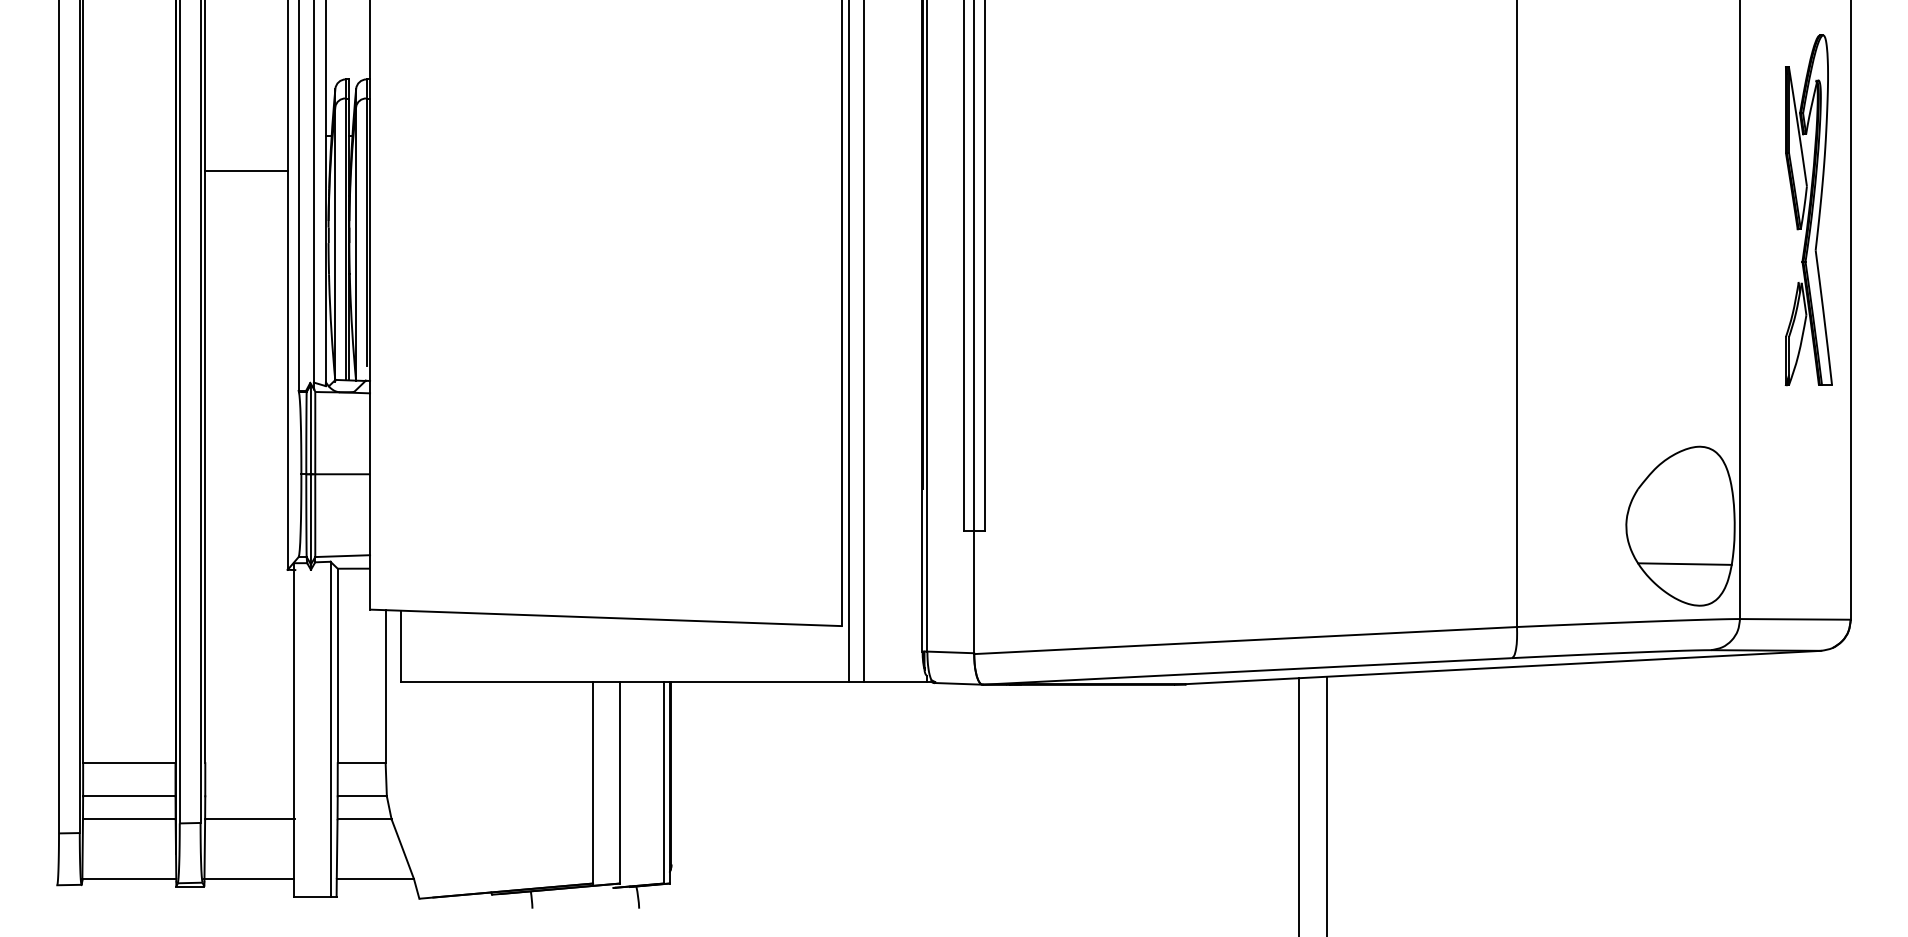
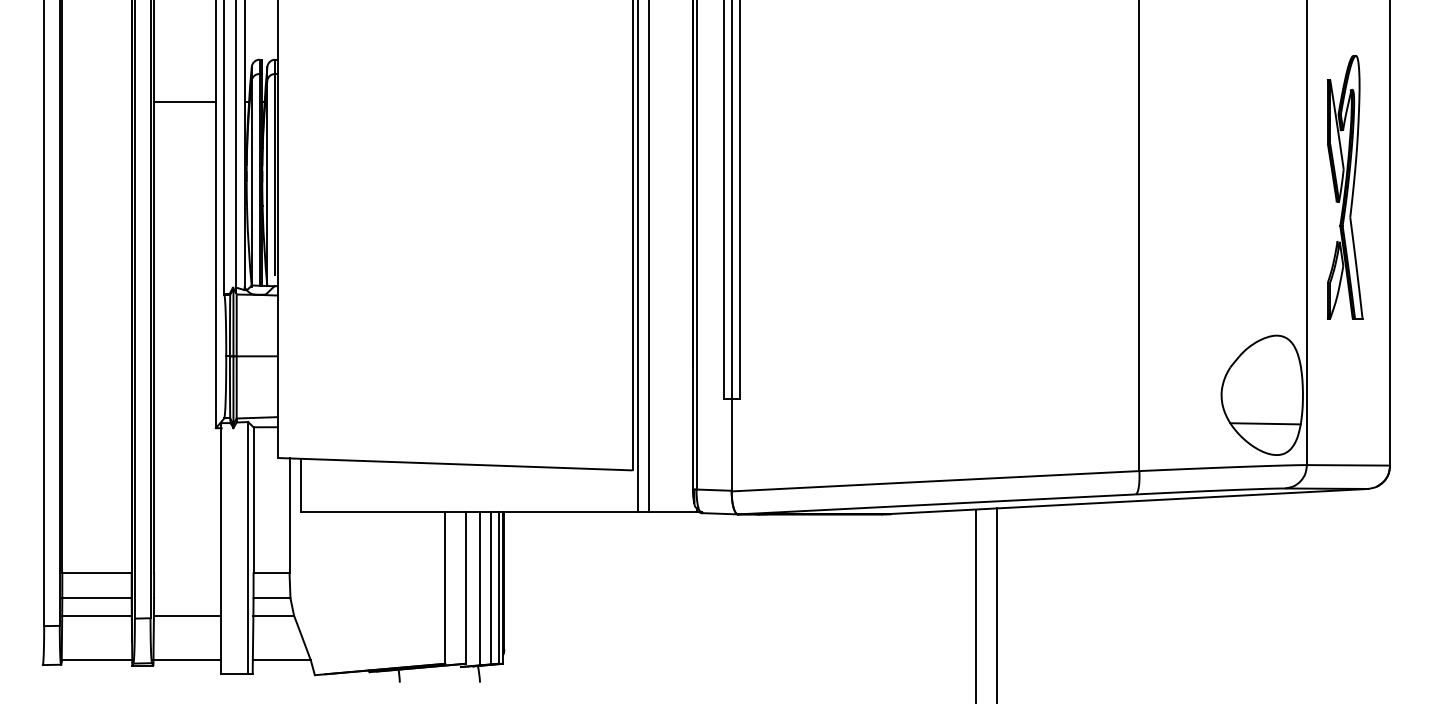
line: (246, 170) -> (185, 101), moved
part: (1808, 210) -> (1344, 187), moved
line: (639, 782) -> (480, 587), added
line: (654, 782) -> (491, 587), added

